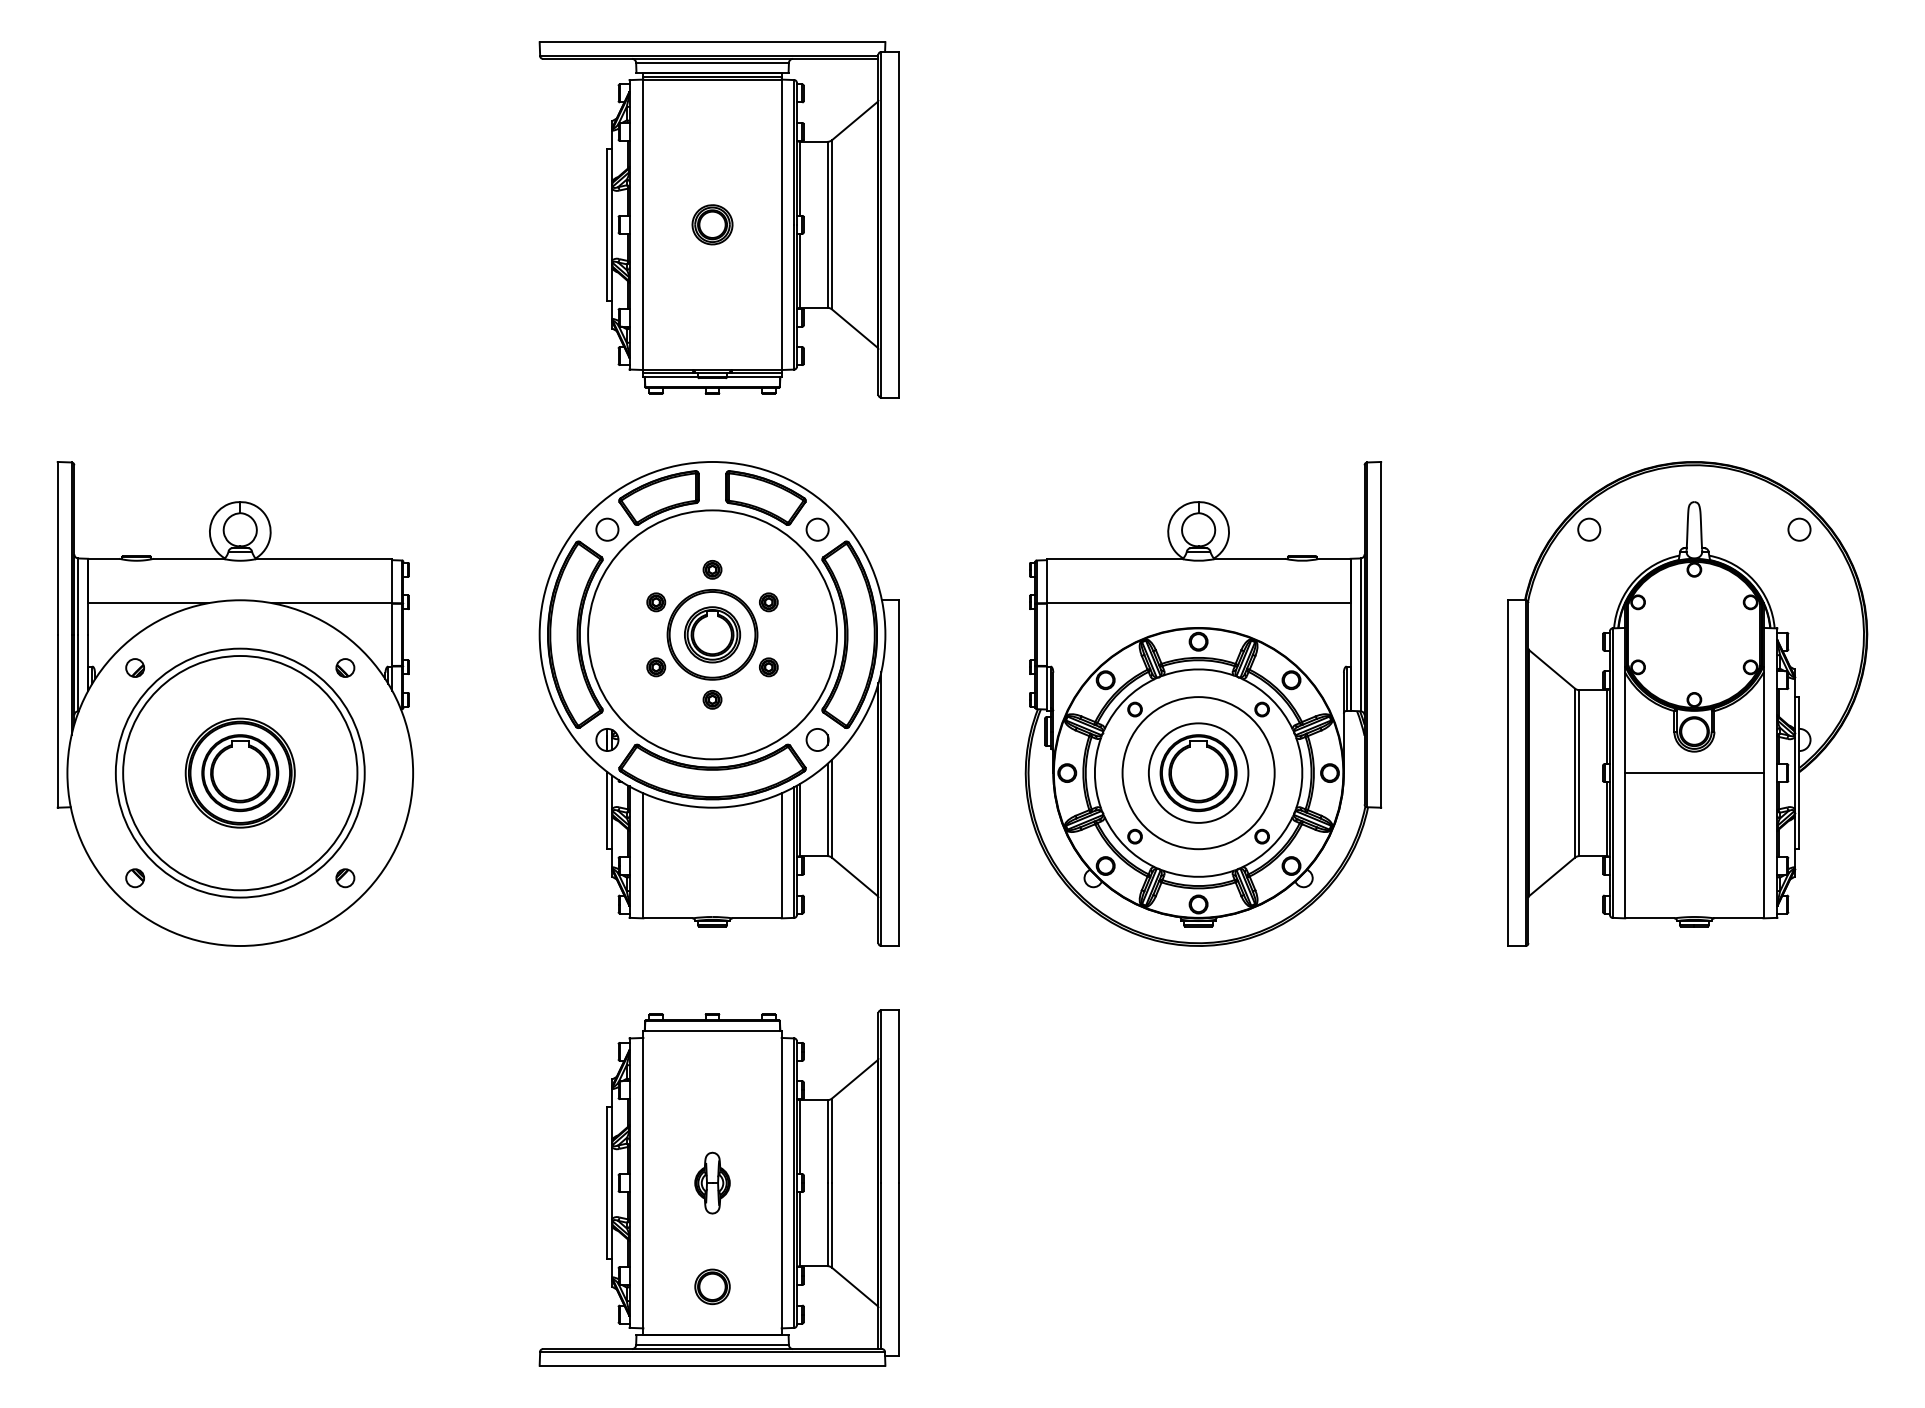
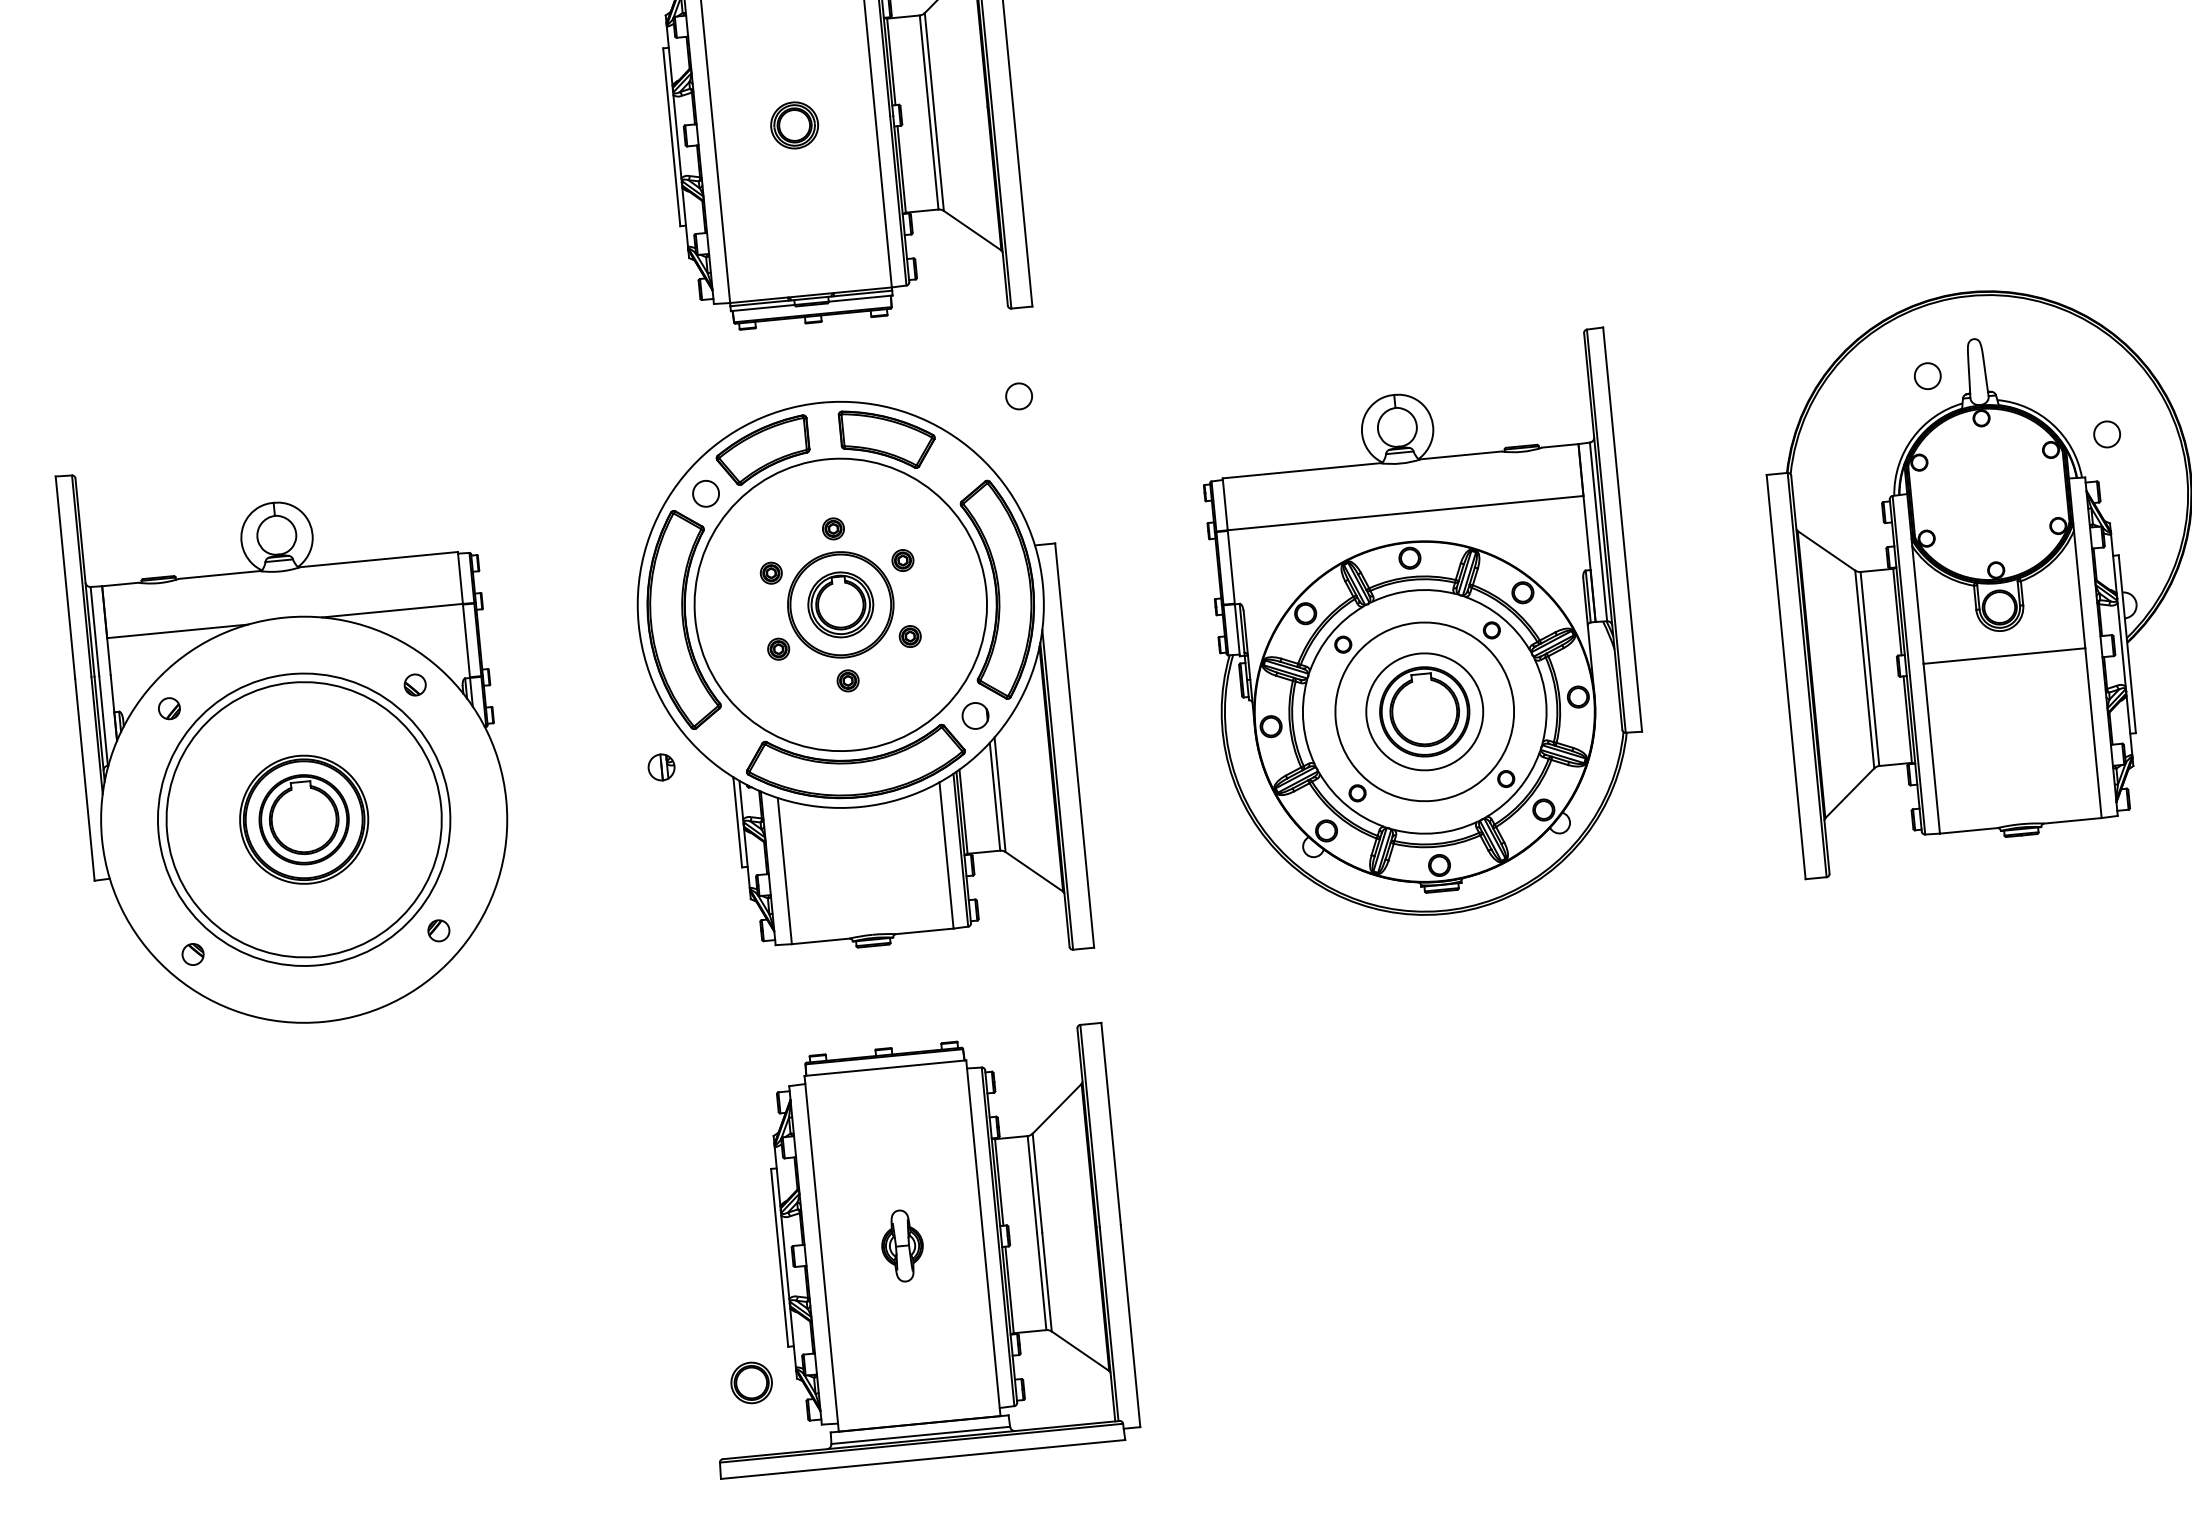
circle: (817, 529) -> (1018, 396), moved
circle: (1589, 529) -> (1928, 375), moved
circle: (1799, 529) -> (2107, 434), moved
part: (607, 739) -> (661, 766), moved
part: (712, 1286) -> (751, 1382), moved

